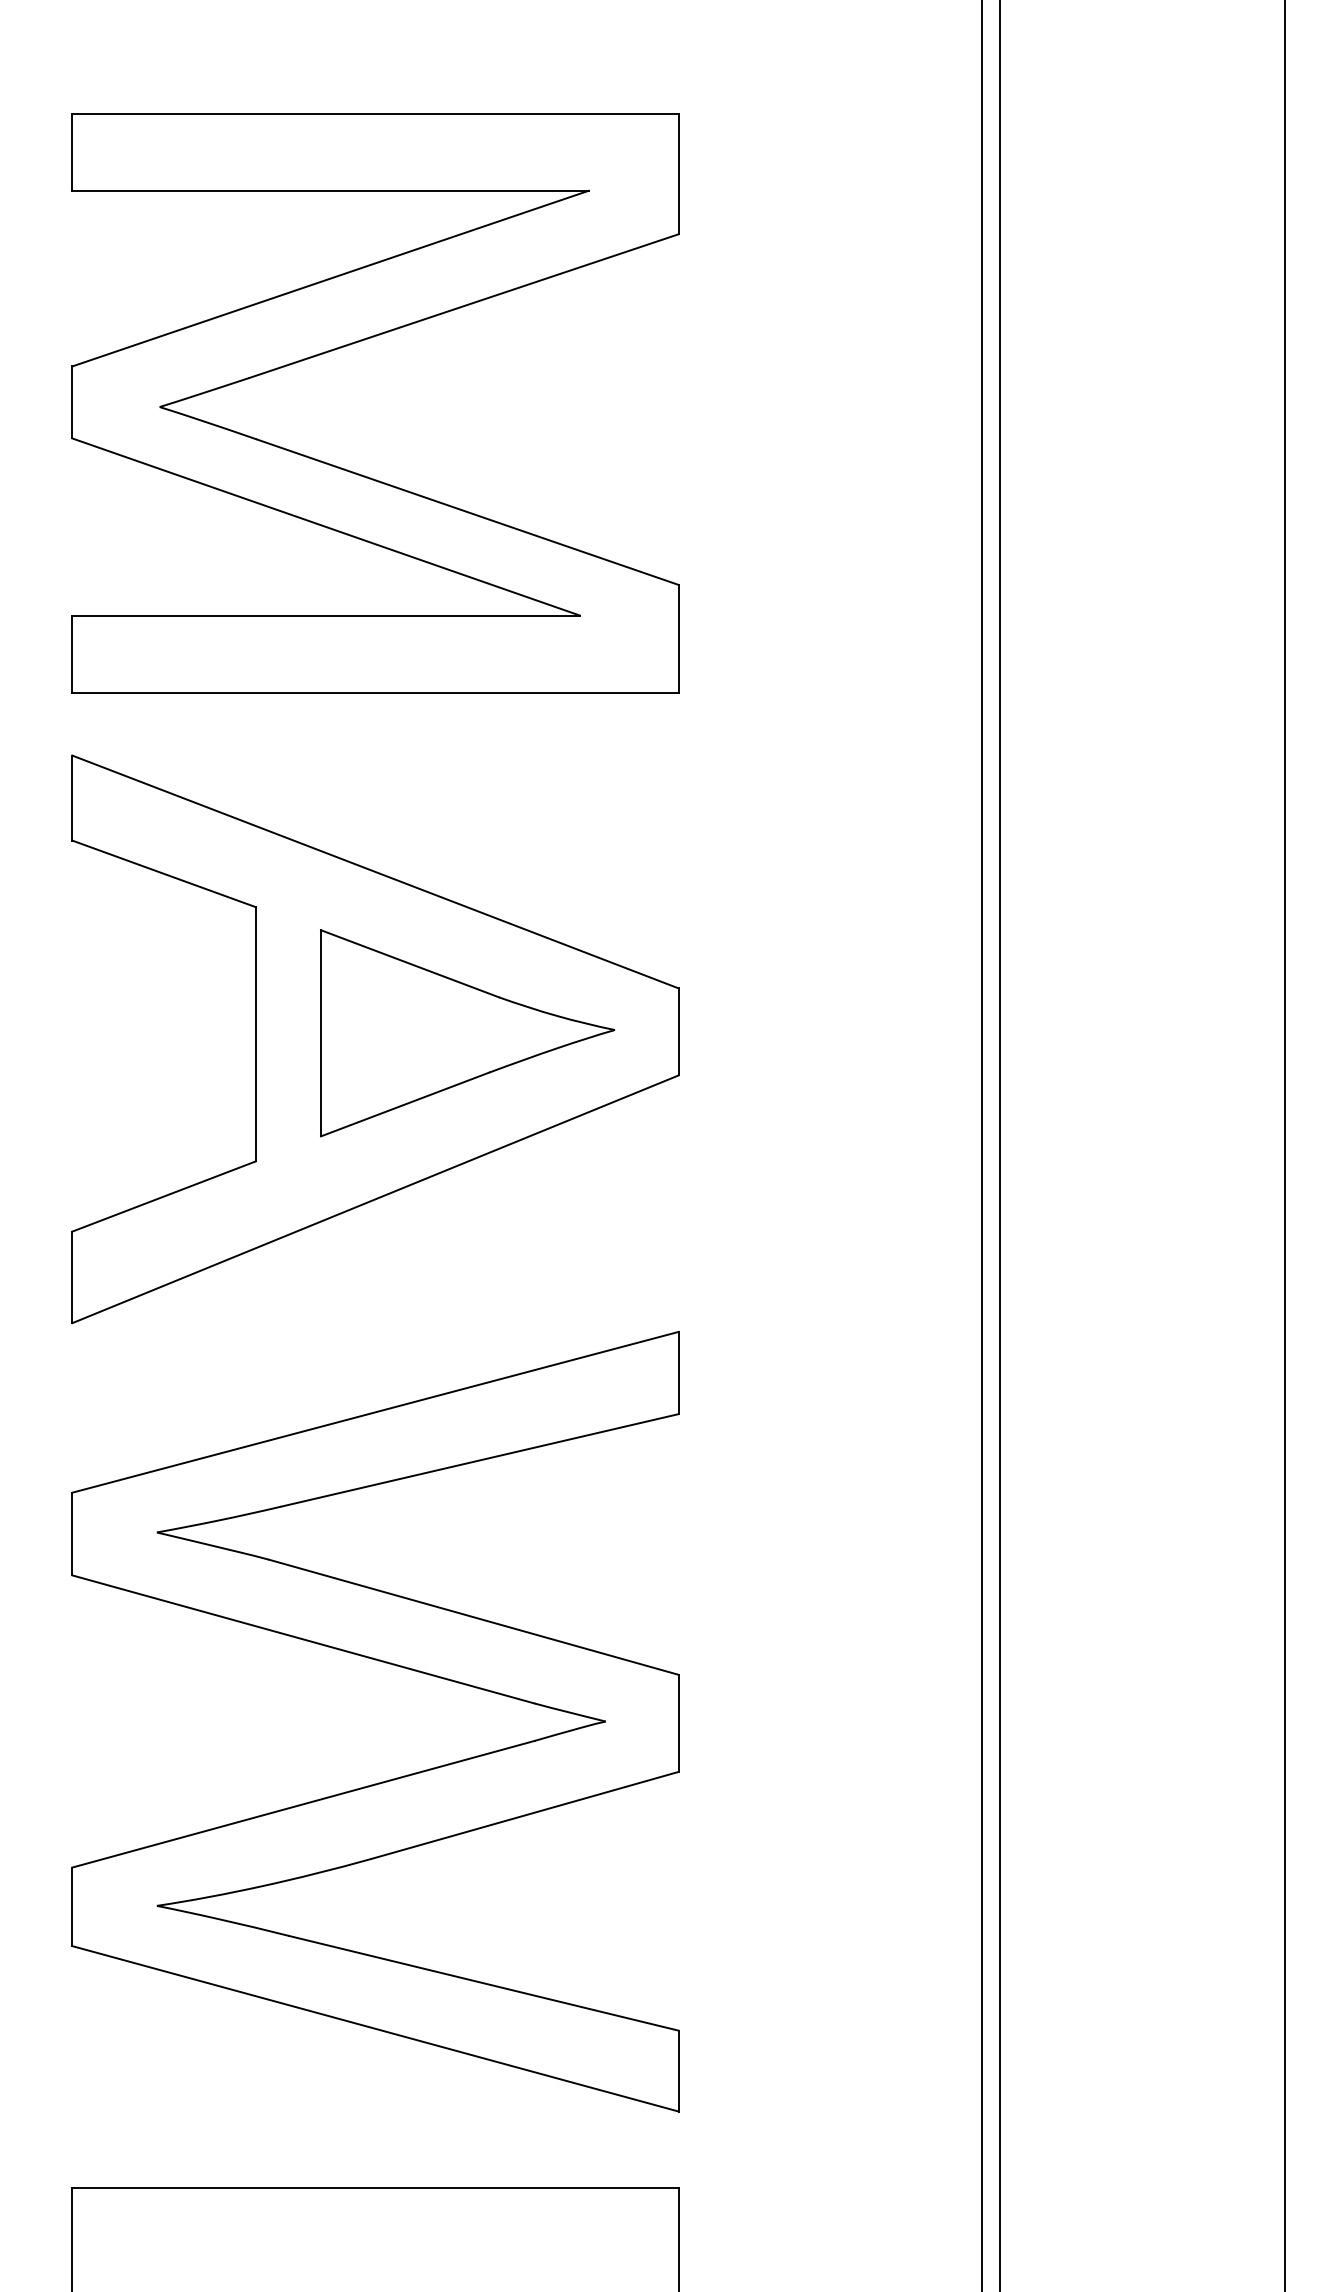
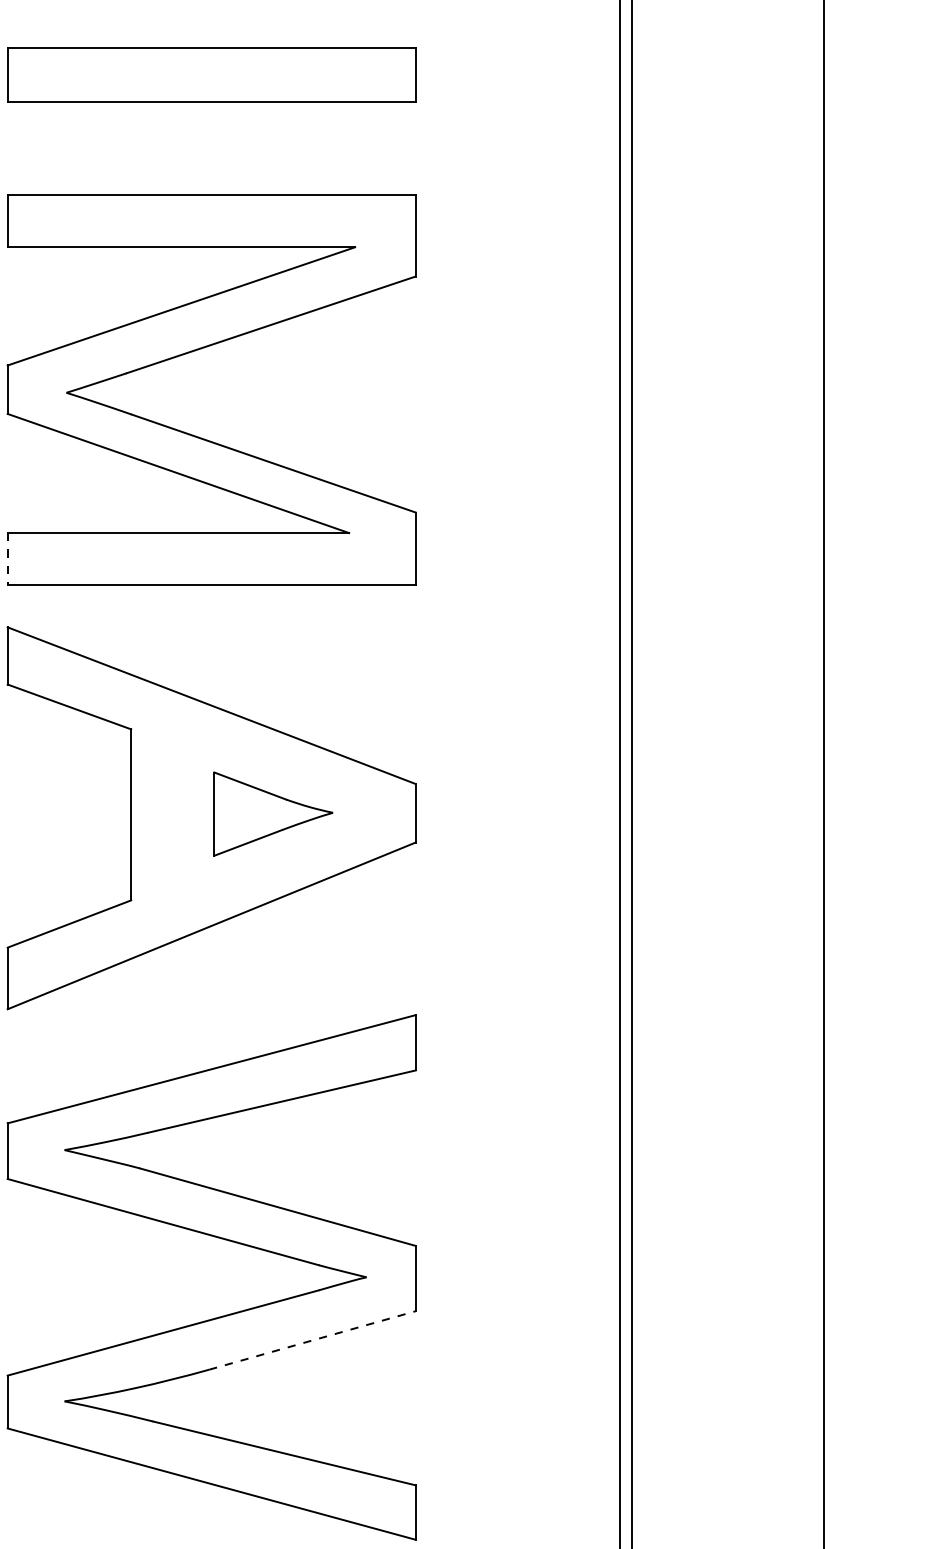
line: (72, 654) -> (7, 559), solid -> dashed
part: (467, 1032) -> (273, 813), size x0.6
line: (525, 1815) -> (312, 1340), solid -> dashed

